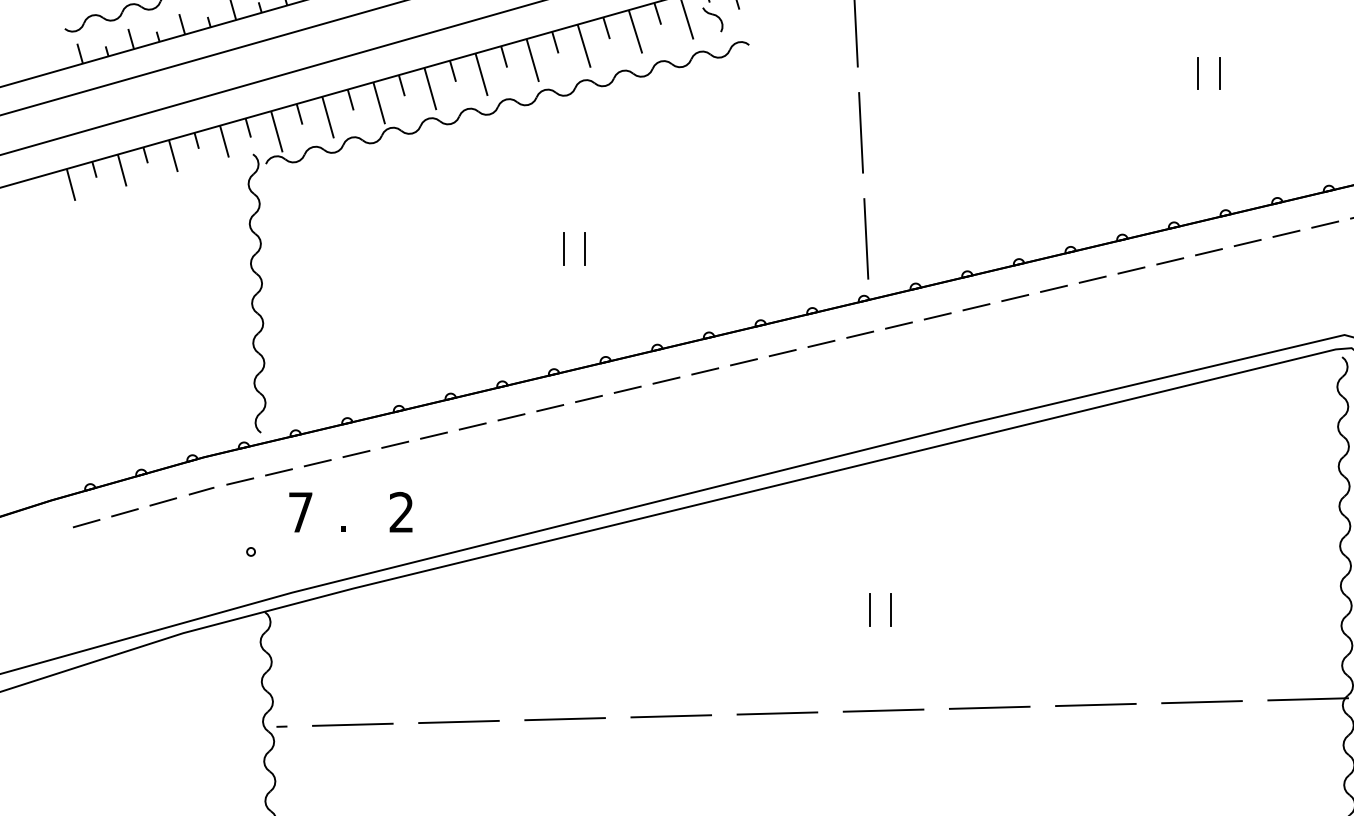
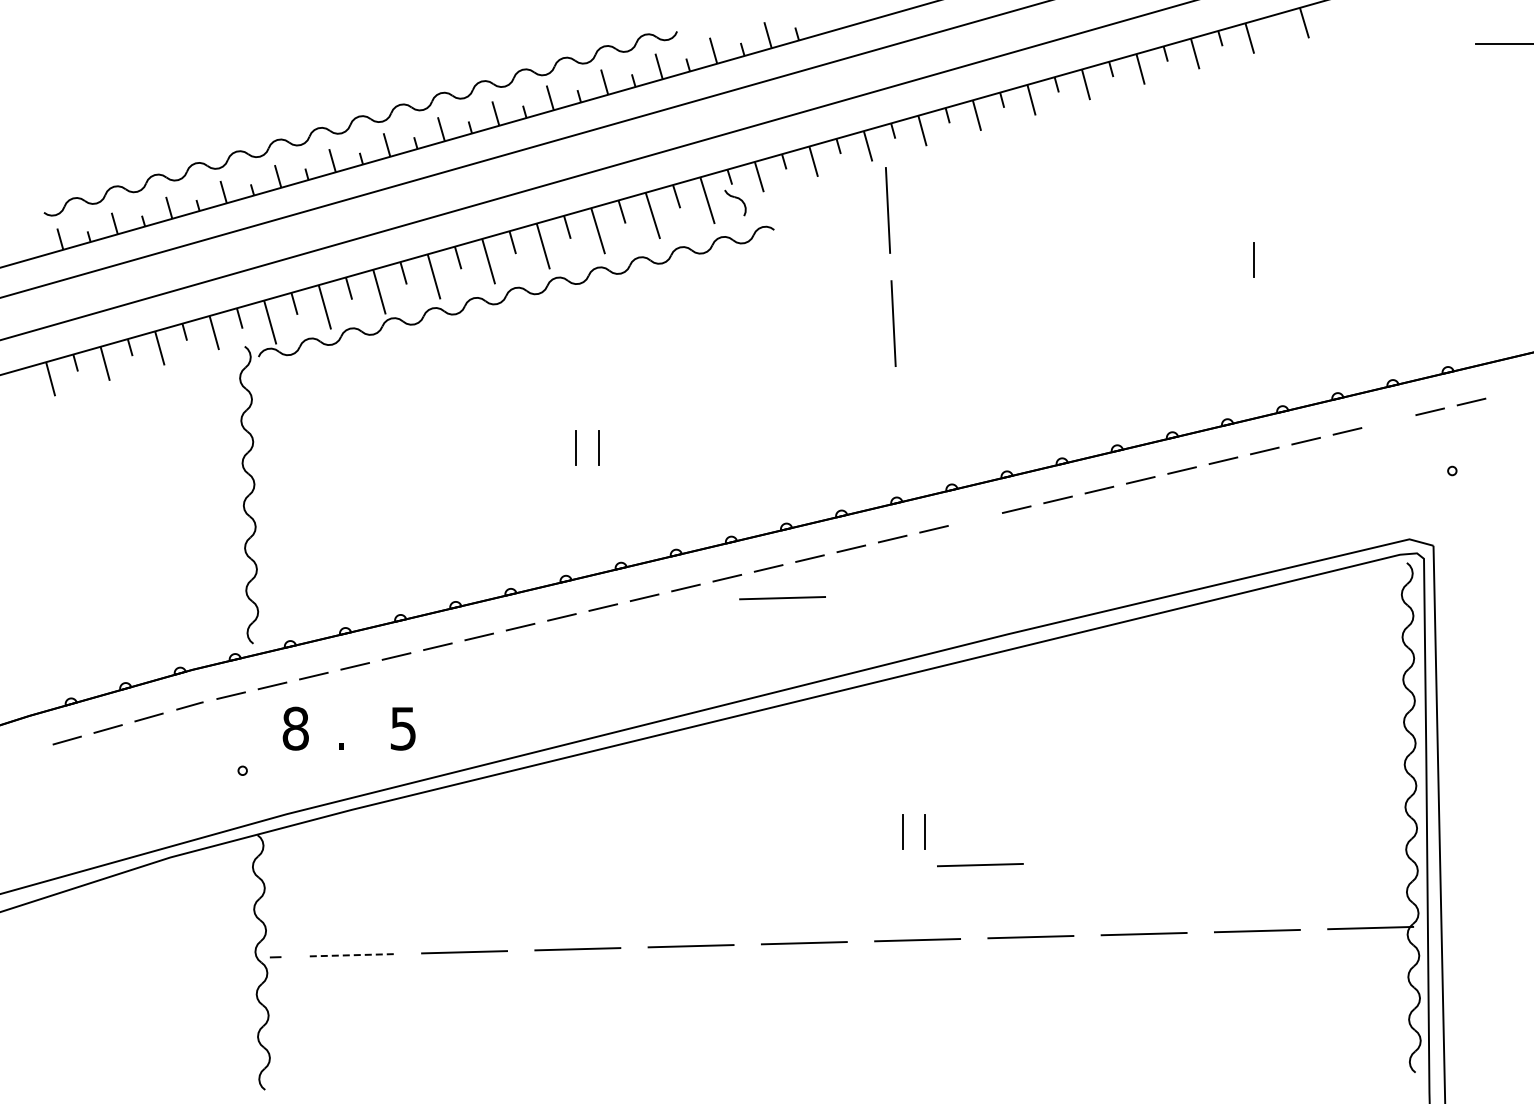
line: (1219, 73) -> (1276, 260), removed
line: (1324, 224) -> (1388, 421), removed
line: (866, 238) -> (899, 436), removed
line: (937, 316) -> (975, 519), removed
line: (756, 390) -> (782, 598), added
text: (300, 512) -> (295, 728), 7 -> 8
text: (400, 512) -> (402, 728), 2 -> 5
line: (942, 640) -> (980, 865), added
line: (352, 725) -> (350, 955), solid -> dashed

